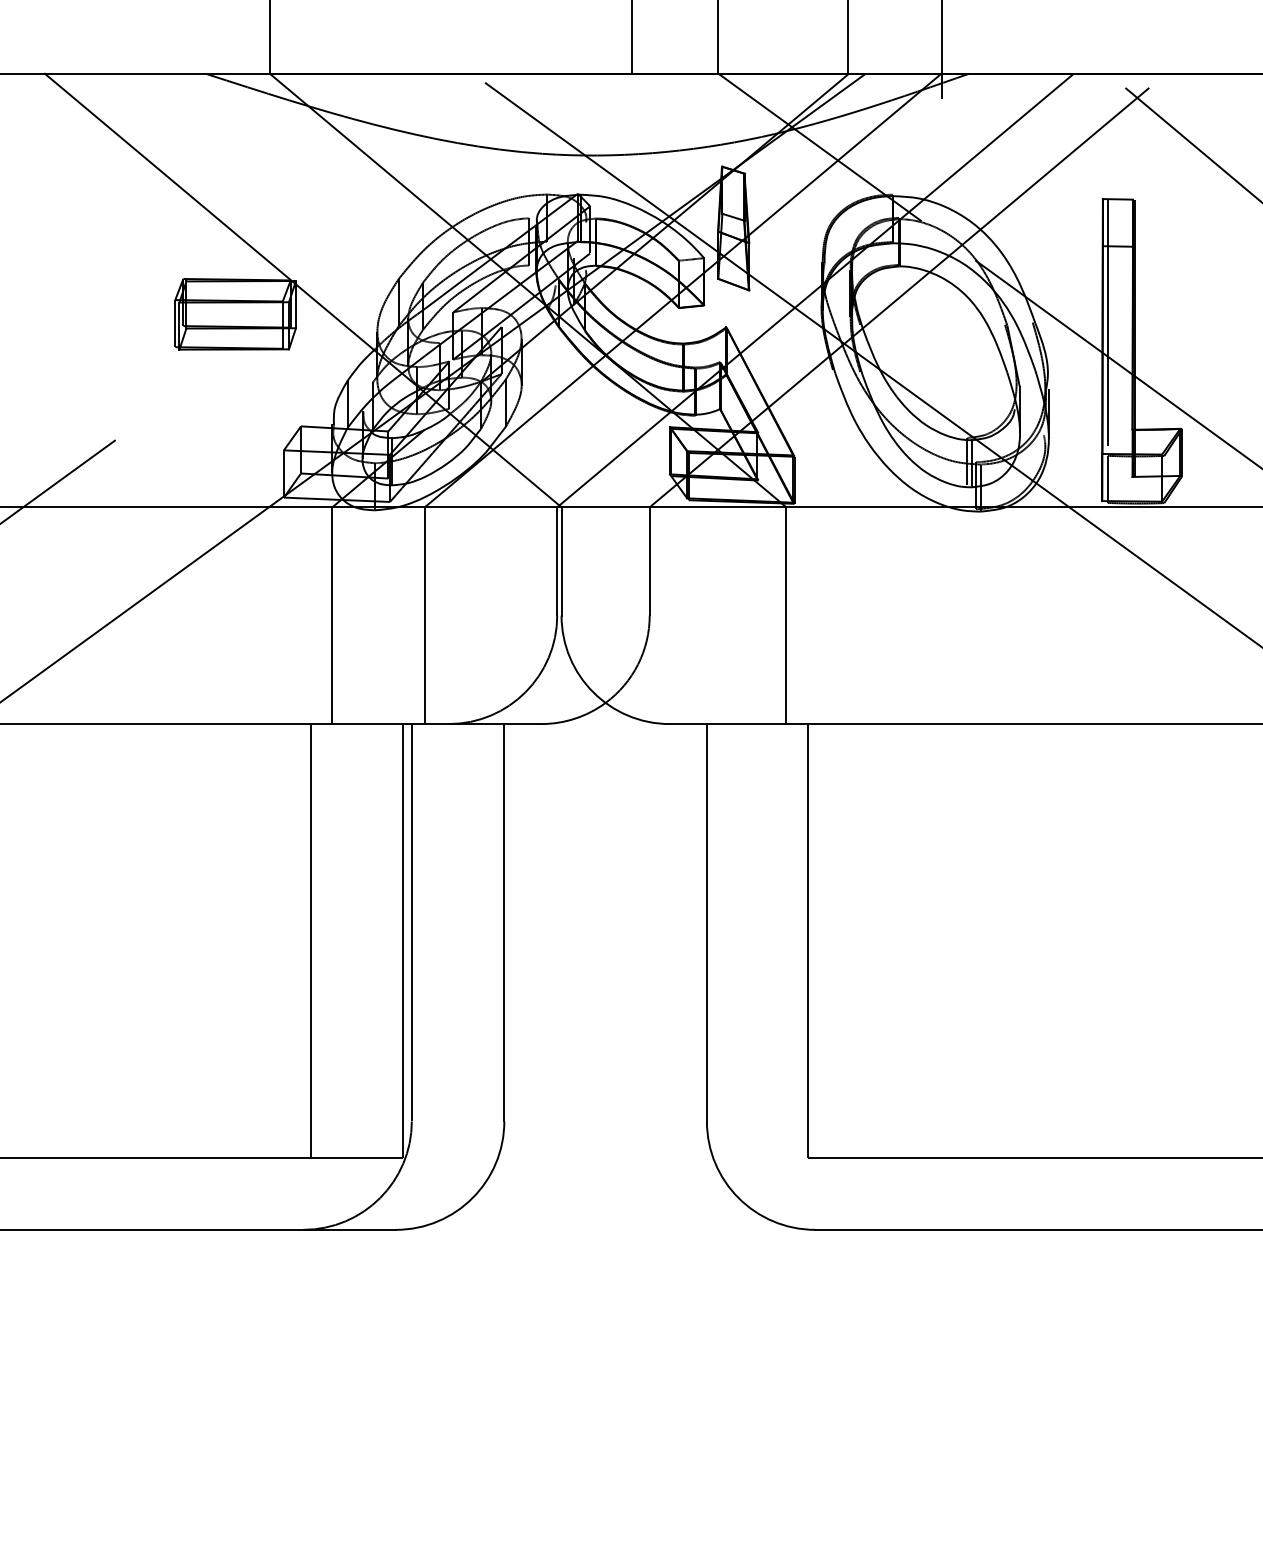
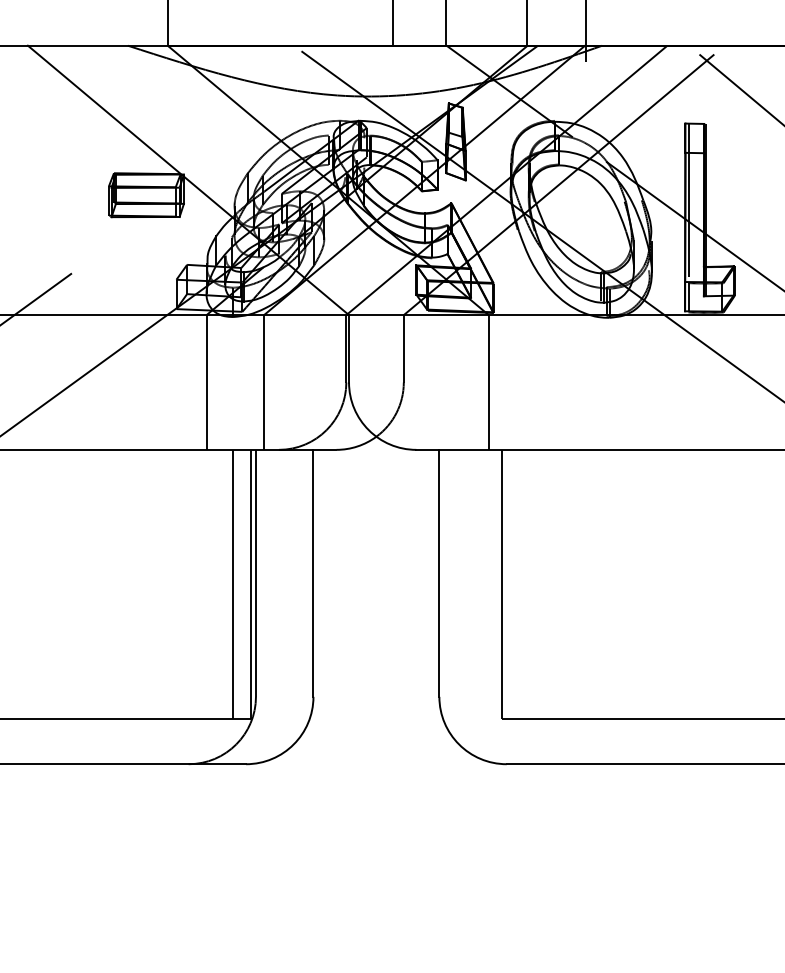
line: (311, 940) -> (233, 584), moved

